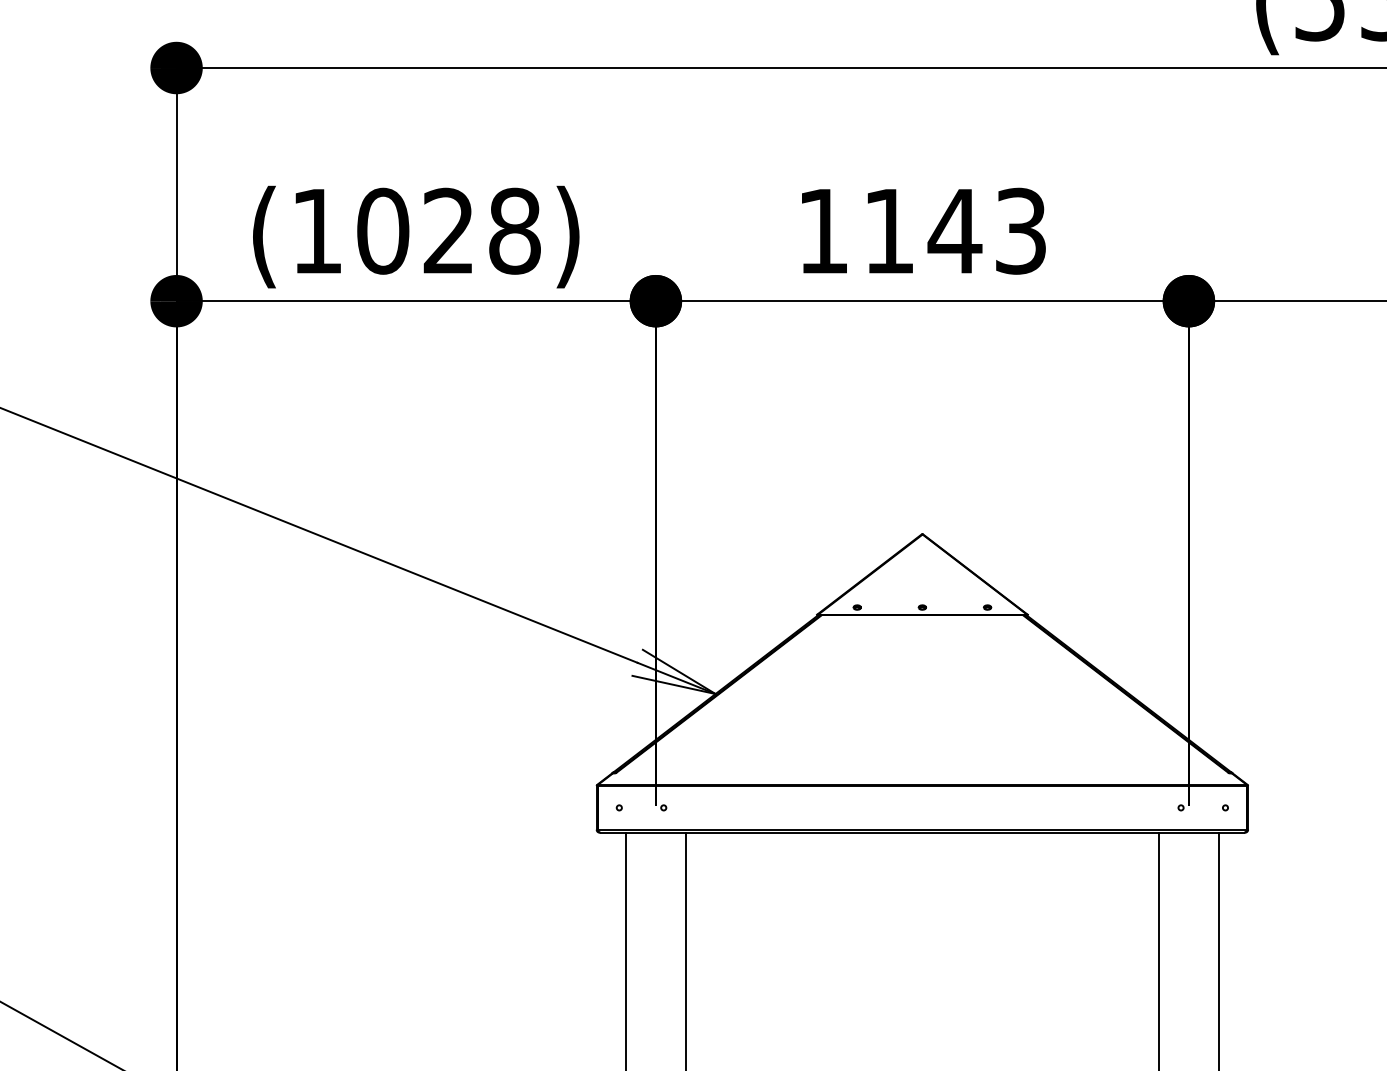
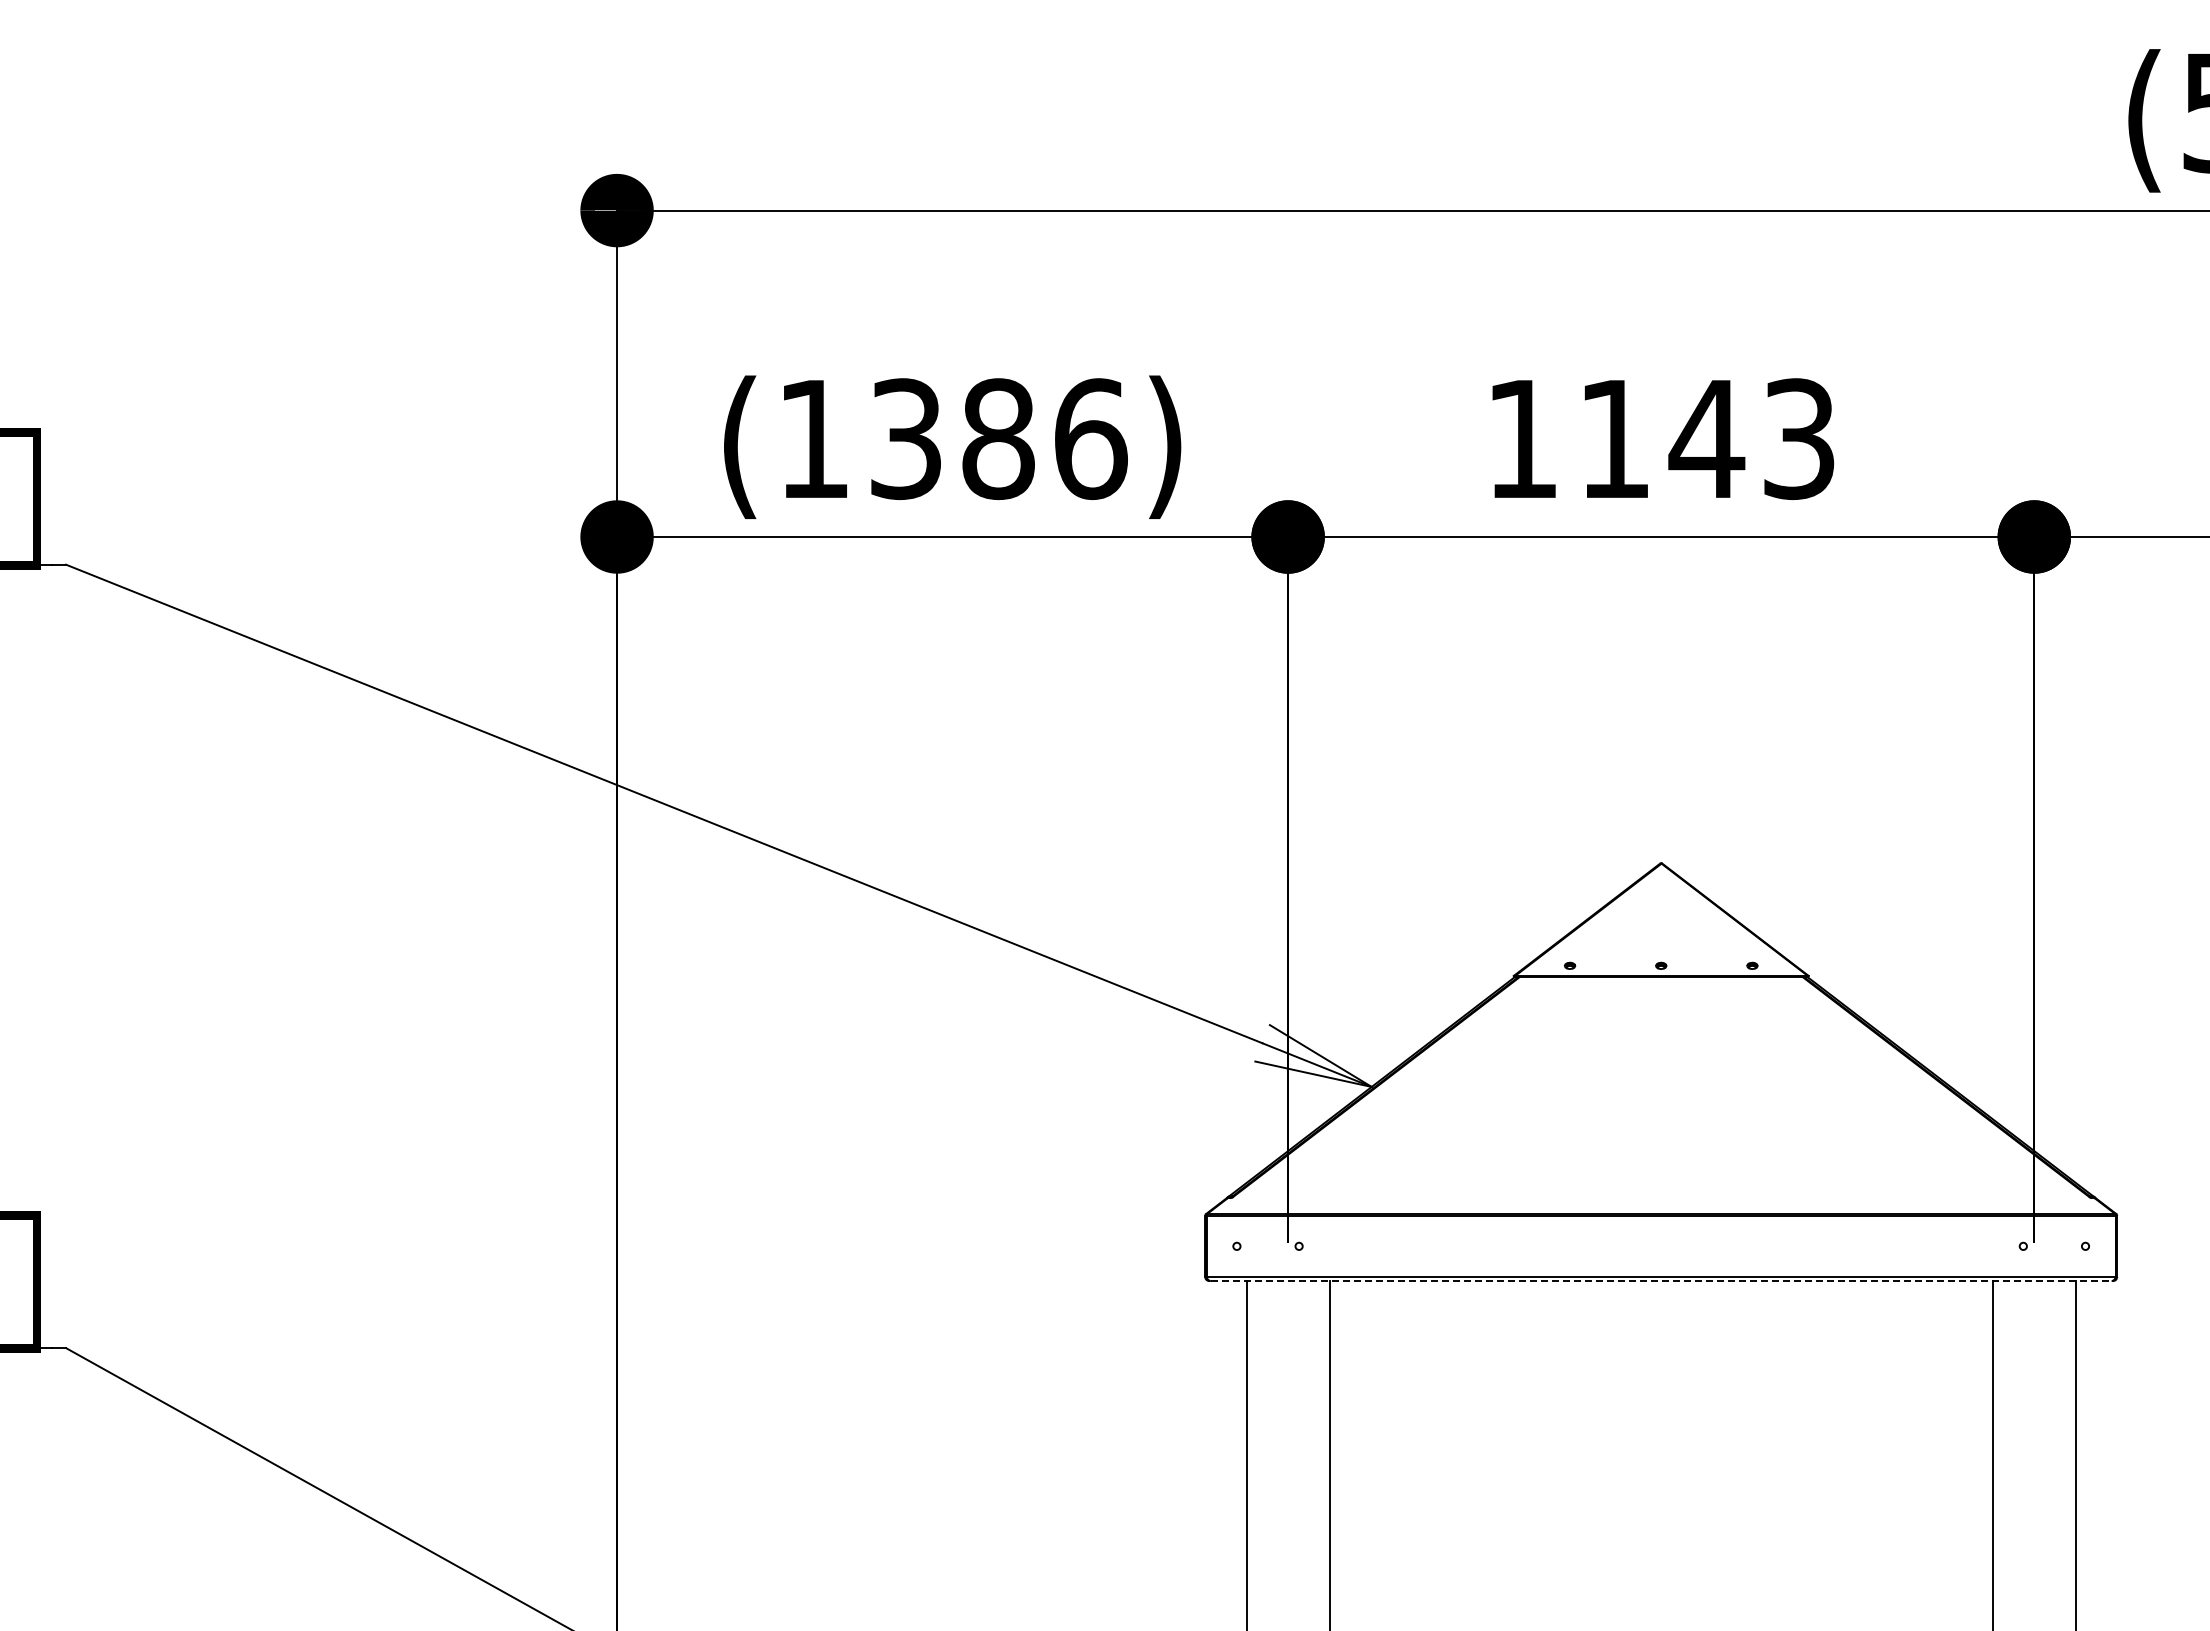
text: (449, 231) -> (998, 439), (1028) -> (1386)
line: (922, 832) -> (1661, 1281), solid -> dashed

